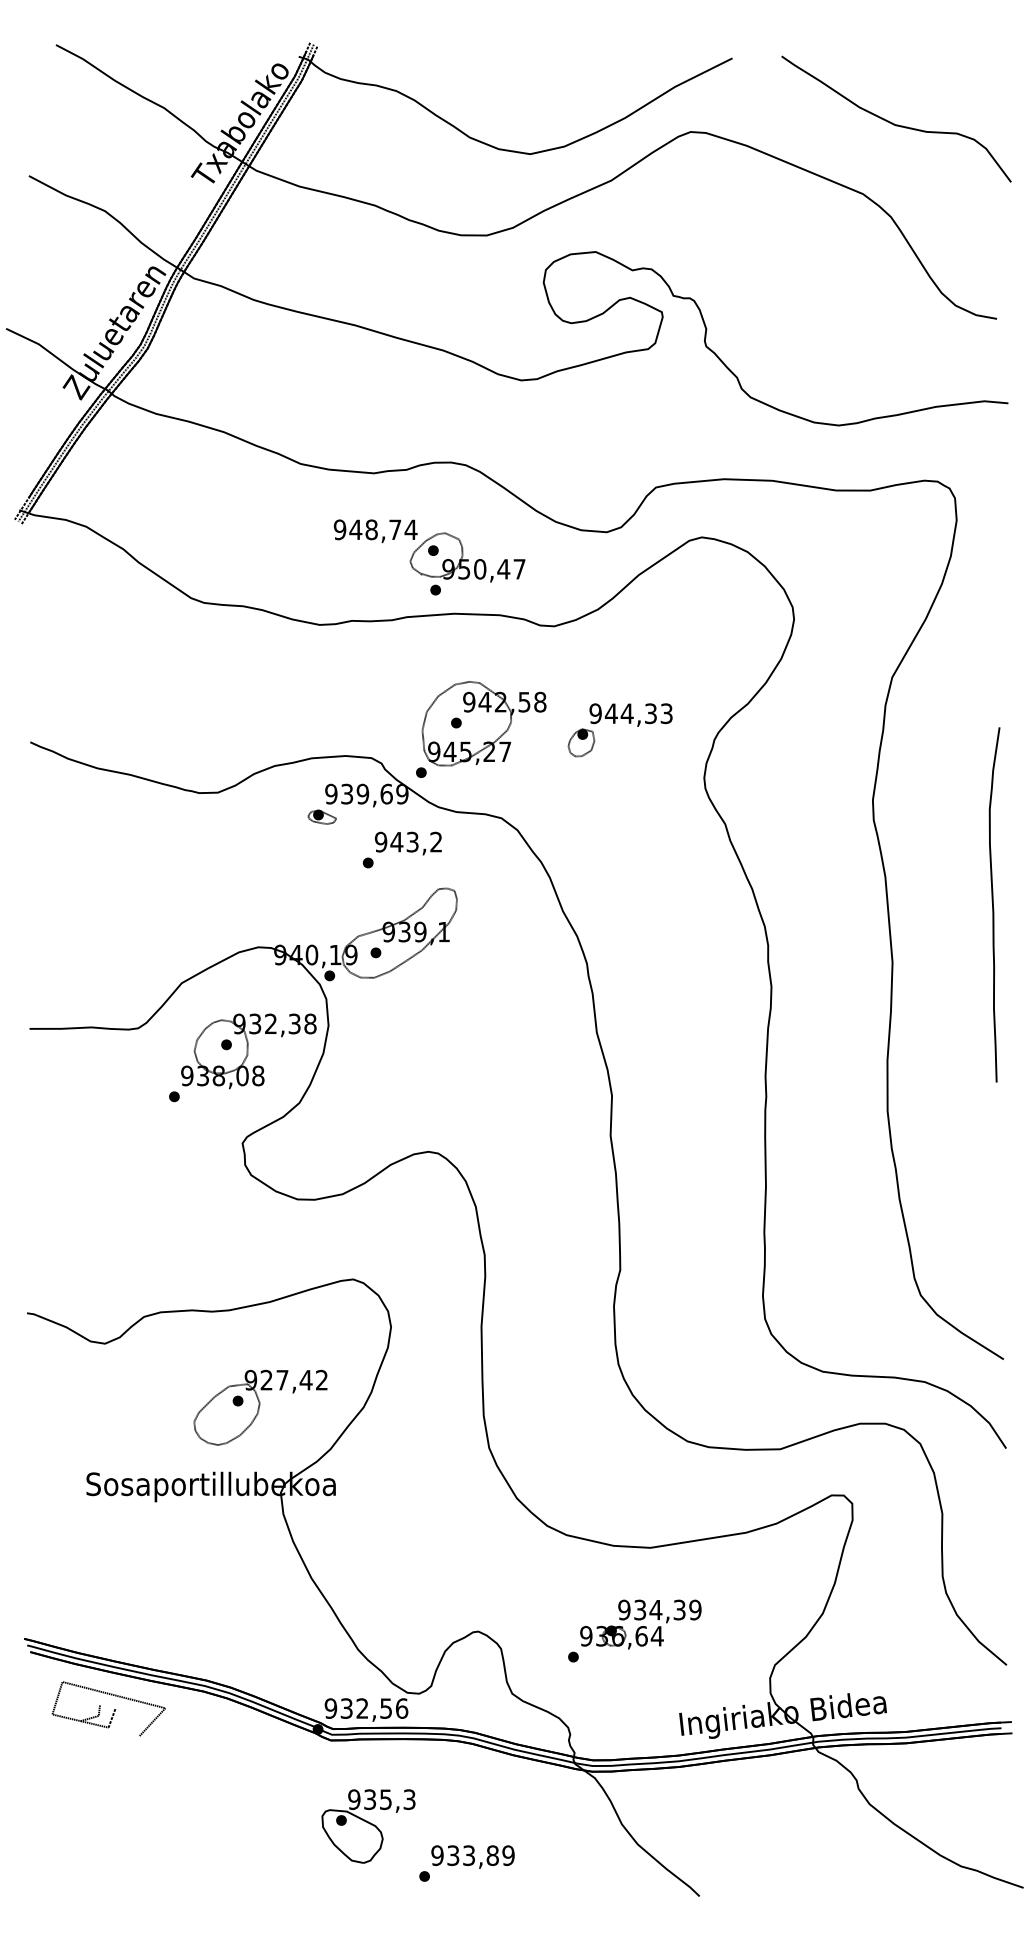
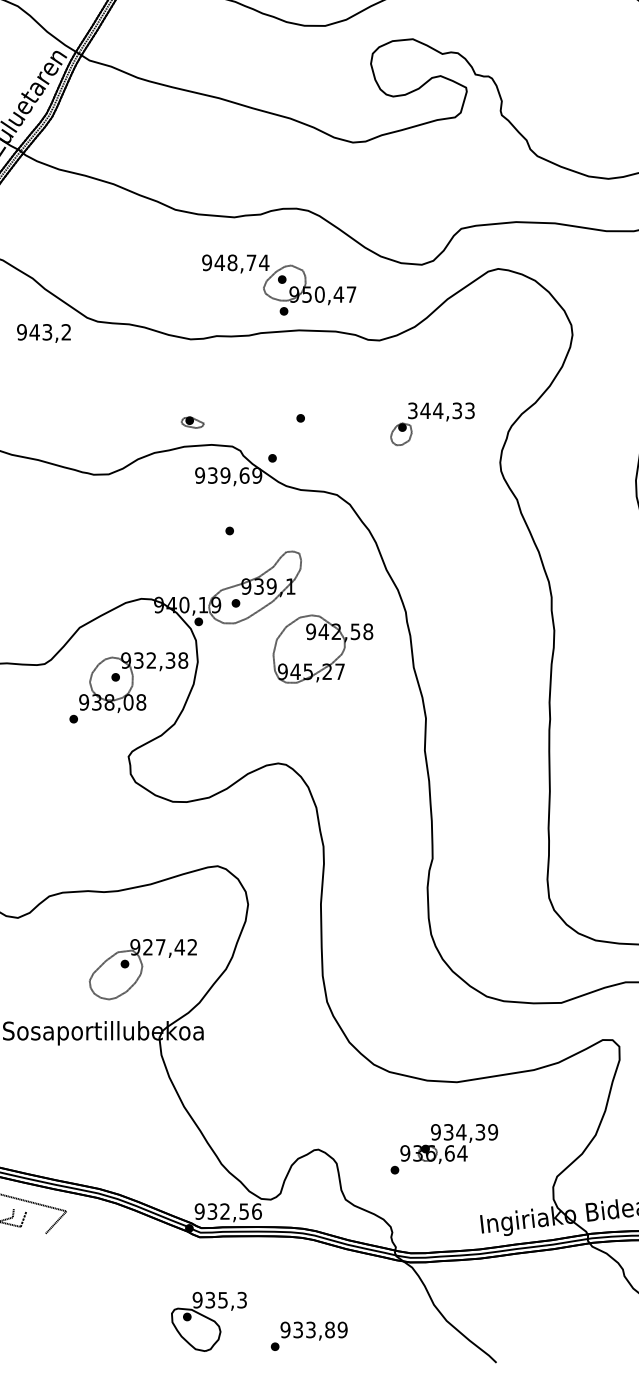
text: (595, 713) -> (412, 410), 944,33 -> 344,33
part: (483, 723) -> (322, 648), moved
part: (321, 816) -> (192, 421), moved
text: (407, 843) -> (43, 333), moved
part: (368, 1826) -> (209, 1321), moved

